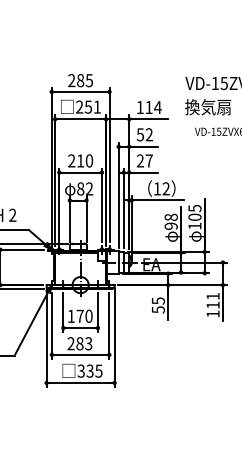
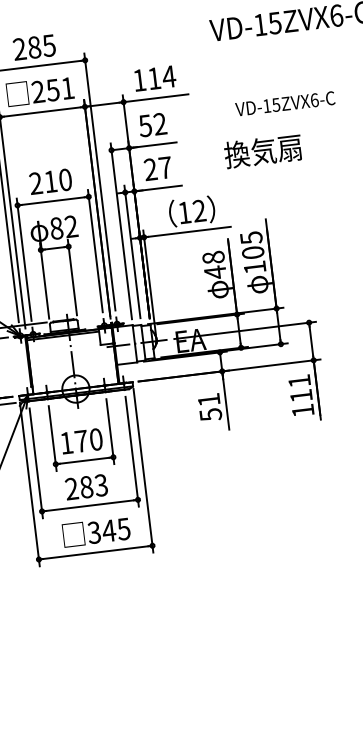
text: (208, 107) -> (263, 151), moved
text: (170, 226) -> (214, 273), 98 -> 48
text: (158, 300) -> (209, 399), 55 -> 51
text: (90, 370) -> (109, 529), 335 -> 345

